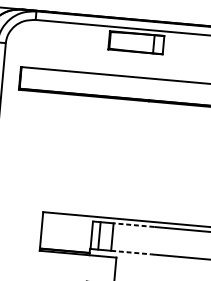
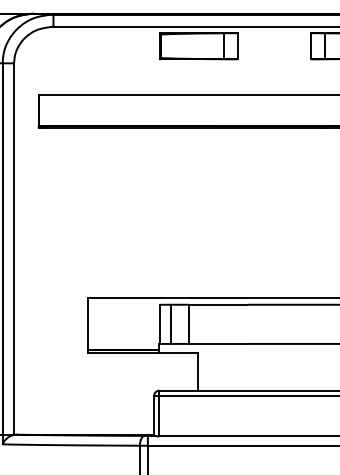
line: (134, 224) -> (218, 304), dashed -> solid
line: (131, 252) -> (218, 343), dashed -> solid

